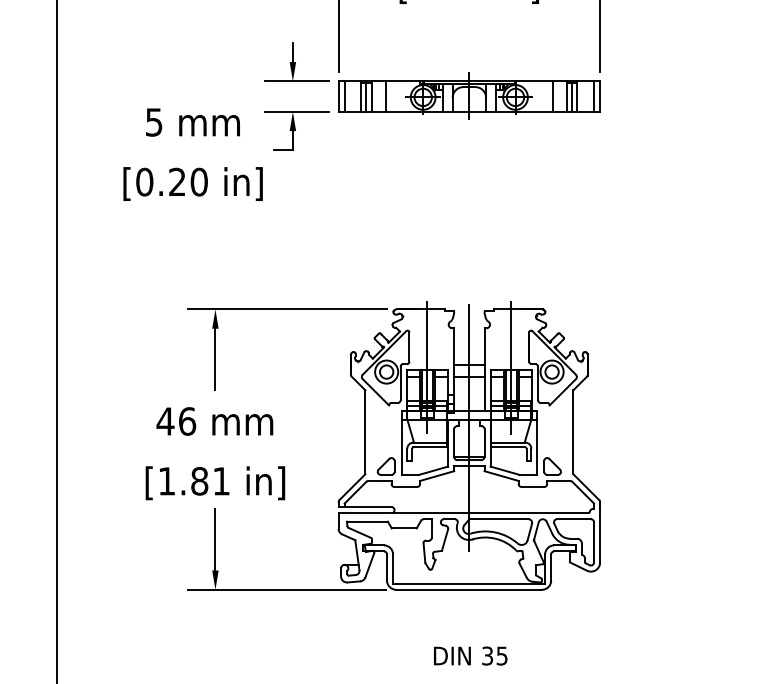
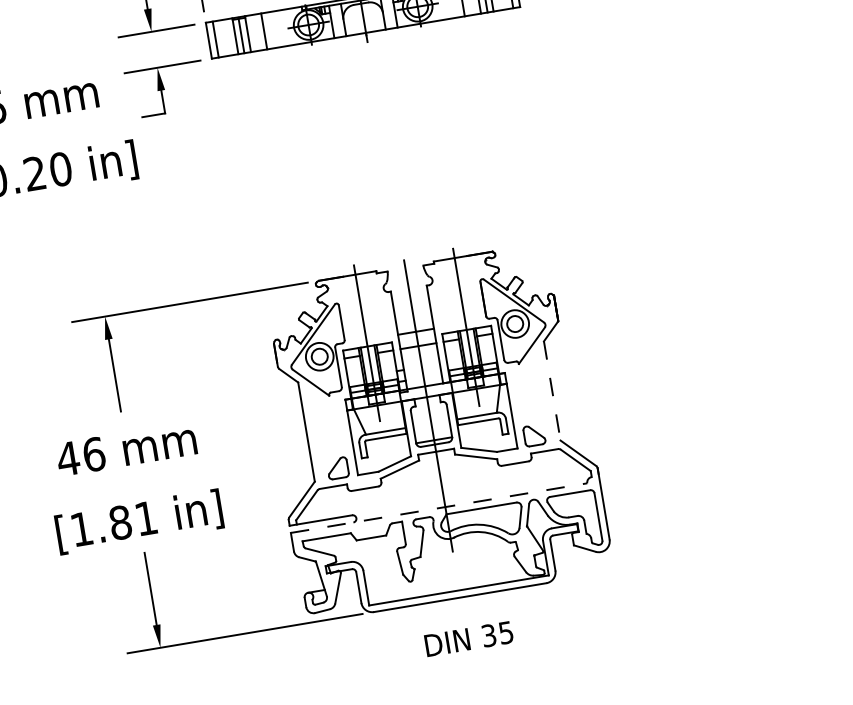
line: (573, 432) -> (552, 391), solid -> dashed
line: (464, 513) -> (439, 508), solid -> dashed
text: (470, 655) -> (468, 638), moved

